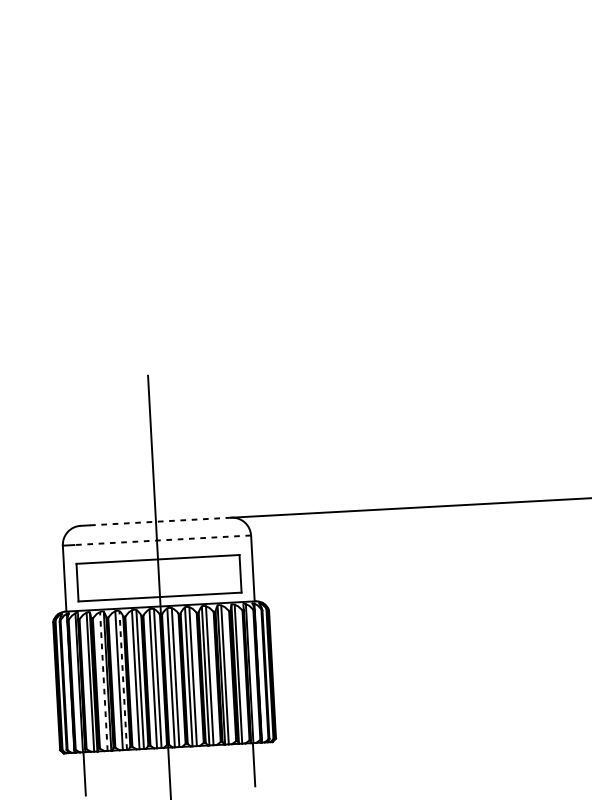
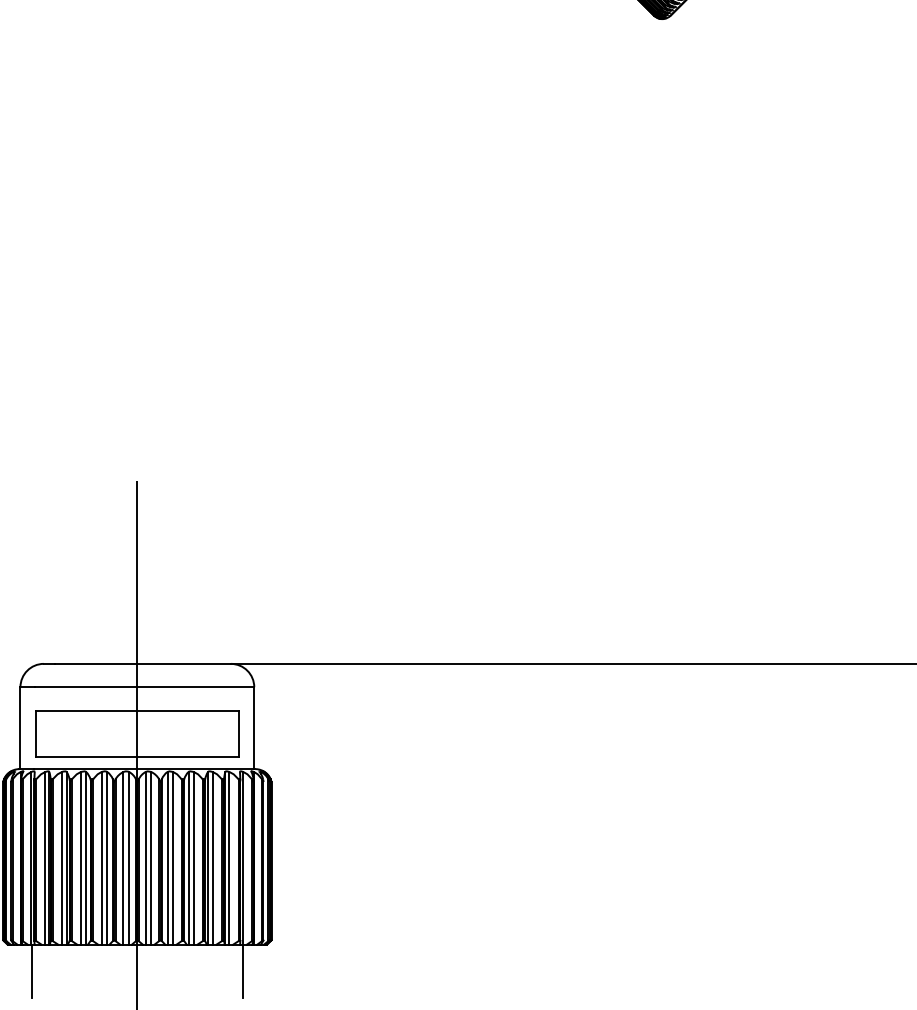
line: (160, 521) -> (143, 663), dashed -> solid
line: (162, 540) -> (144, 687), dashed -> solid
line: (123, 679) -> (86, 857), dashed -> solid
line: (104, 680) -> (62, 857), dashed -> solid

